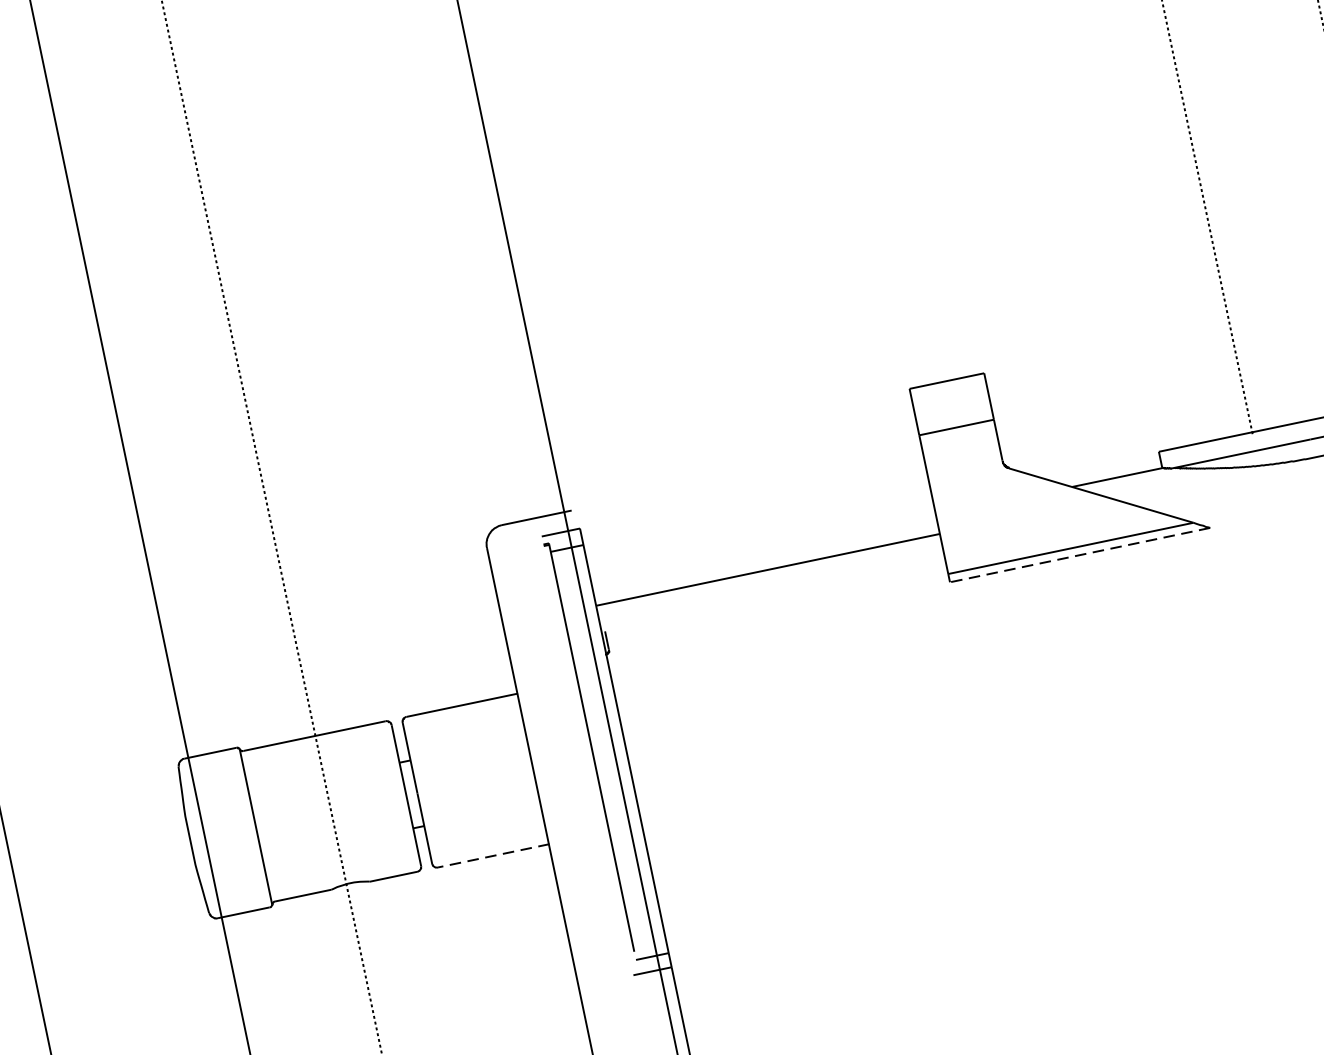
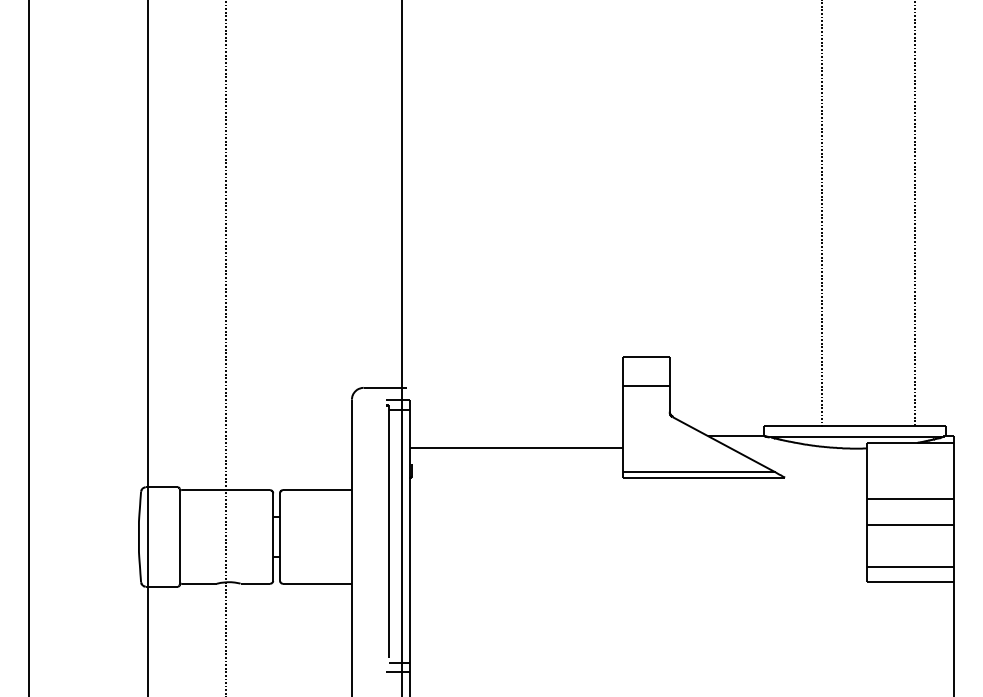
line: (1080, 554) -> (704, 477), dashed -> solid
line: (493, 855) -> (317, 583), dashed -> solid

